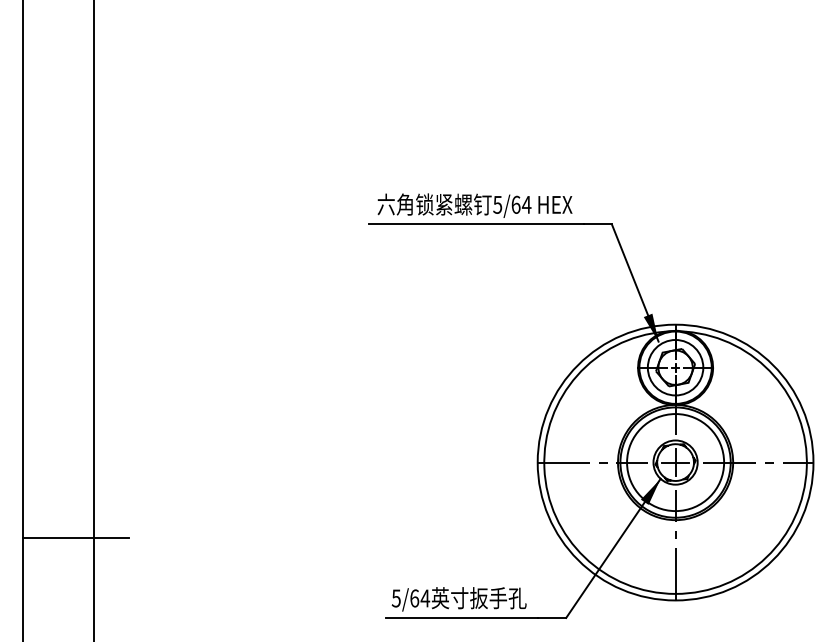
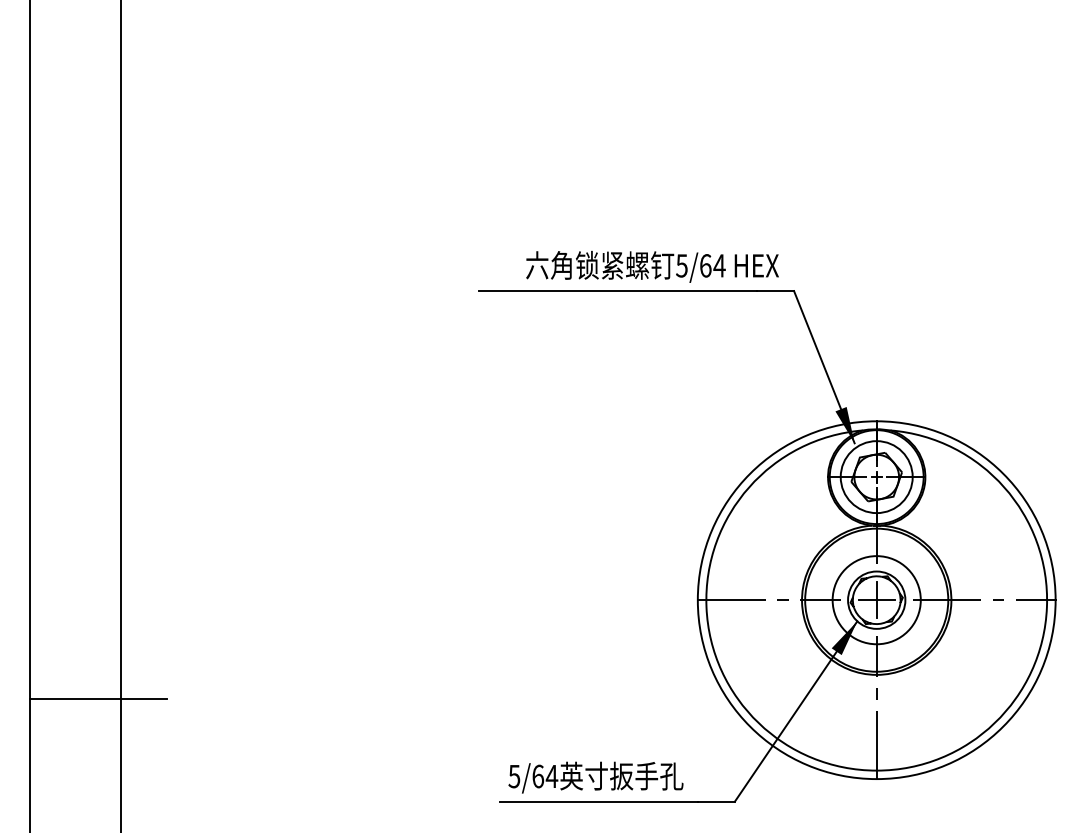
text: (475, 205) -> (652, 266), moved
circle: (675, 462) -> (876, 600), size x0.7

